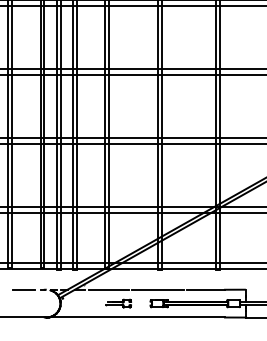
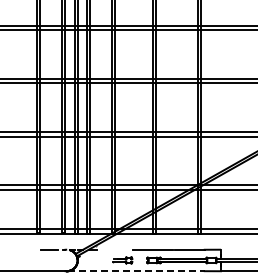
line: (108, 289) -> (114, 249), removed
line: (138, 317) -> (137, 271), solid -> dashed

